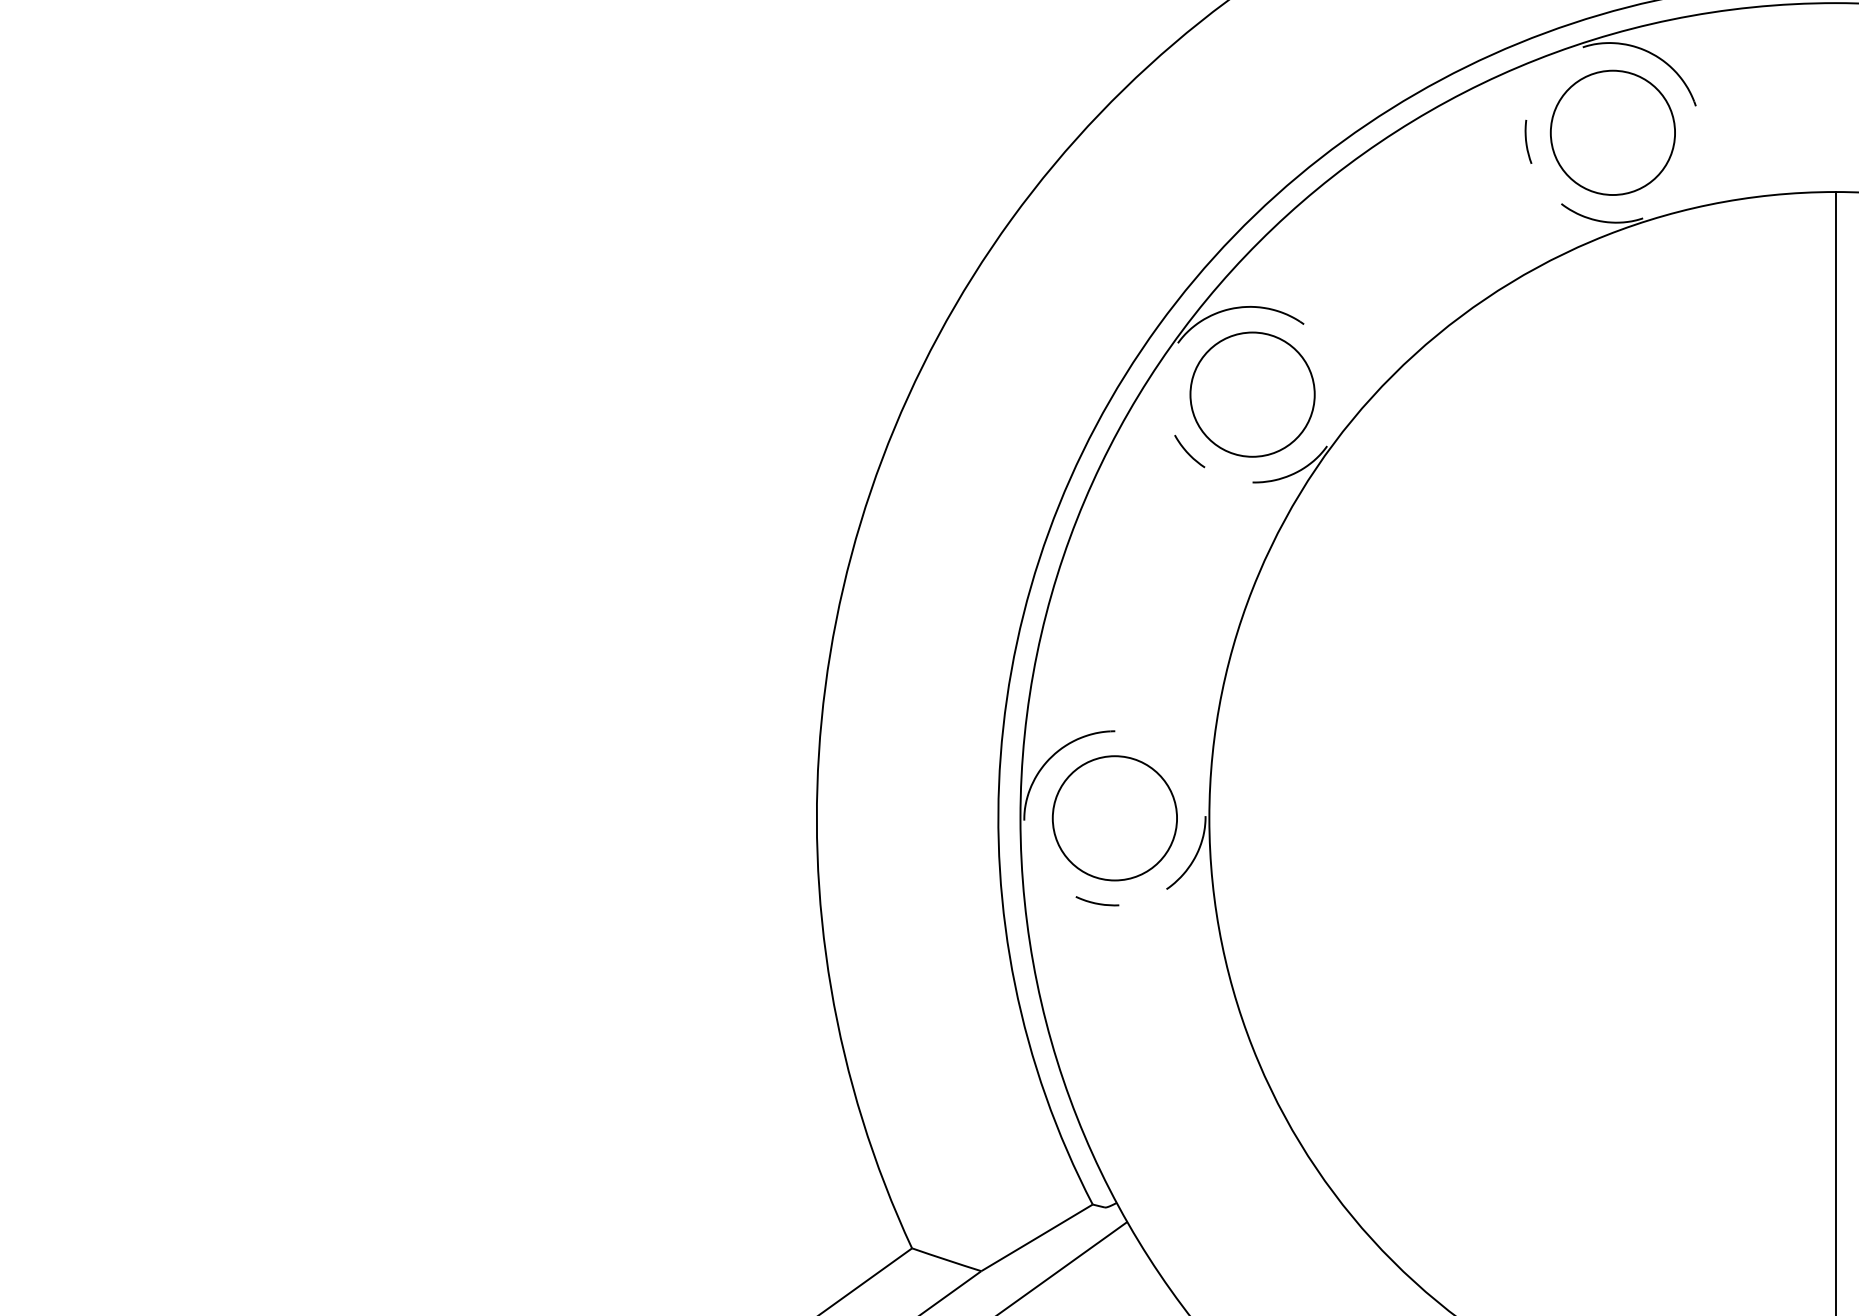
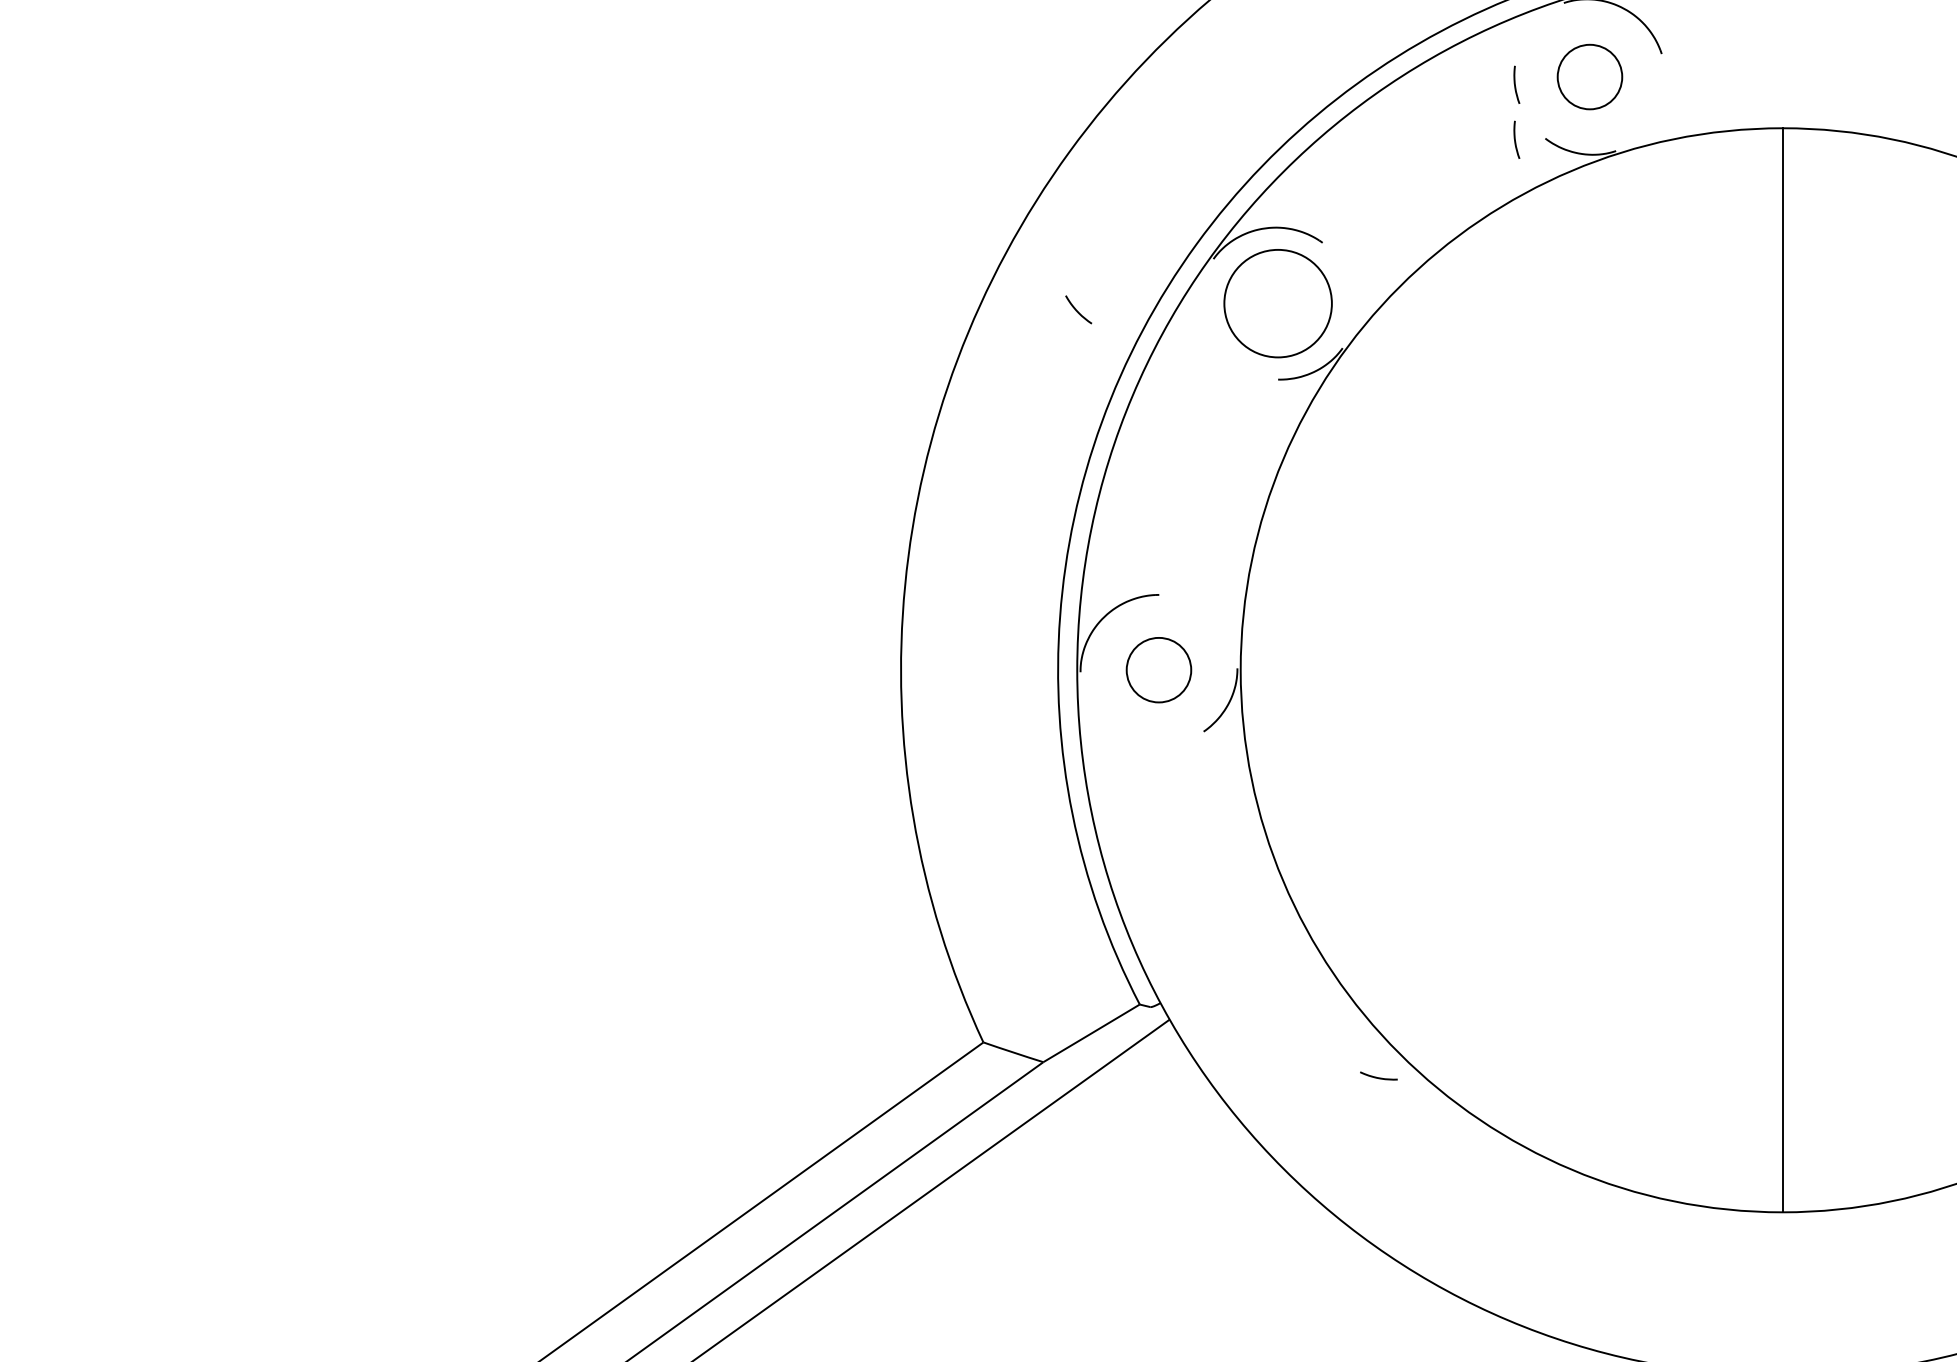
circle: (1612, 132) -> (1589, 76), size x0.6
curve: (1526, 205) -> (1515, 139), added
curve: (1188, 452) -> (1077, 310), moved
circle: (1114, 817) -> (1158, 669), size x0.6
curve: (1097, 902) -> (1378, 1077), moved

